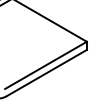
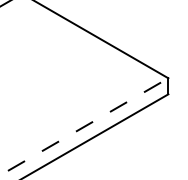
line: (46, 65) -> (89, 124), solid -> dashed

